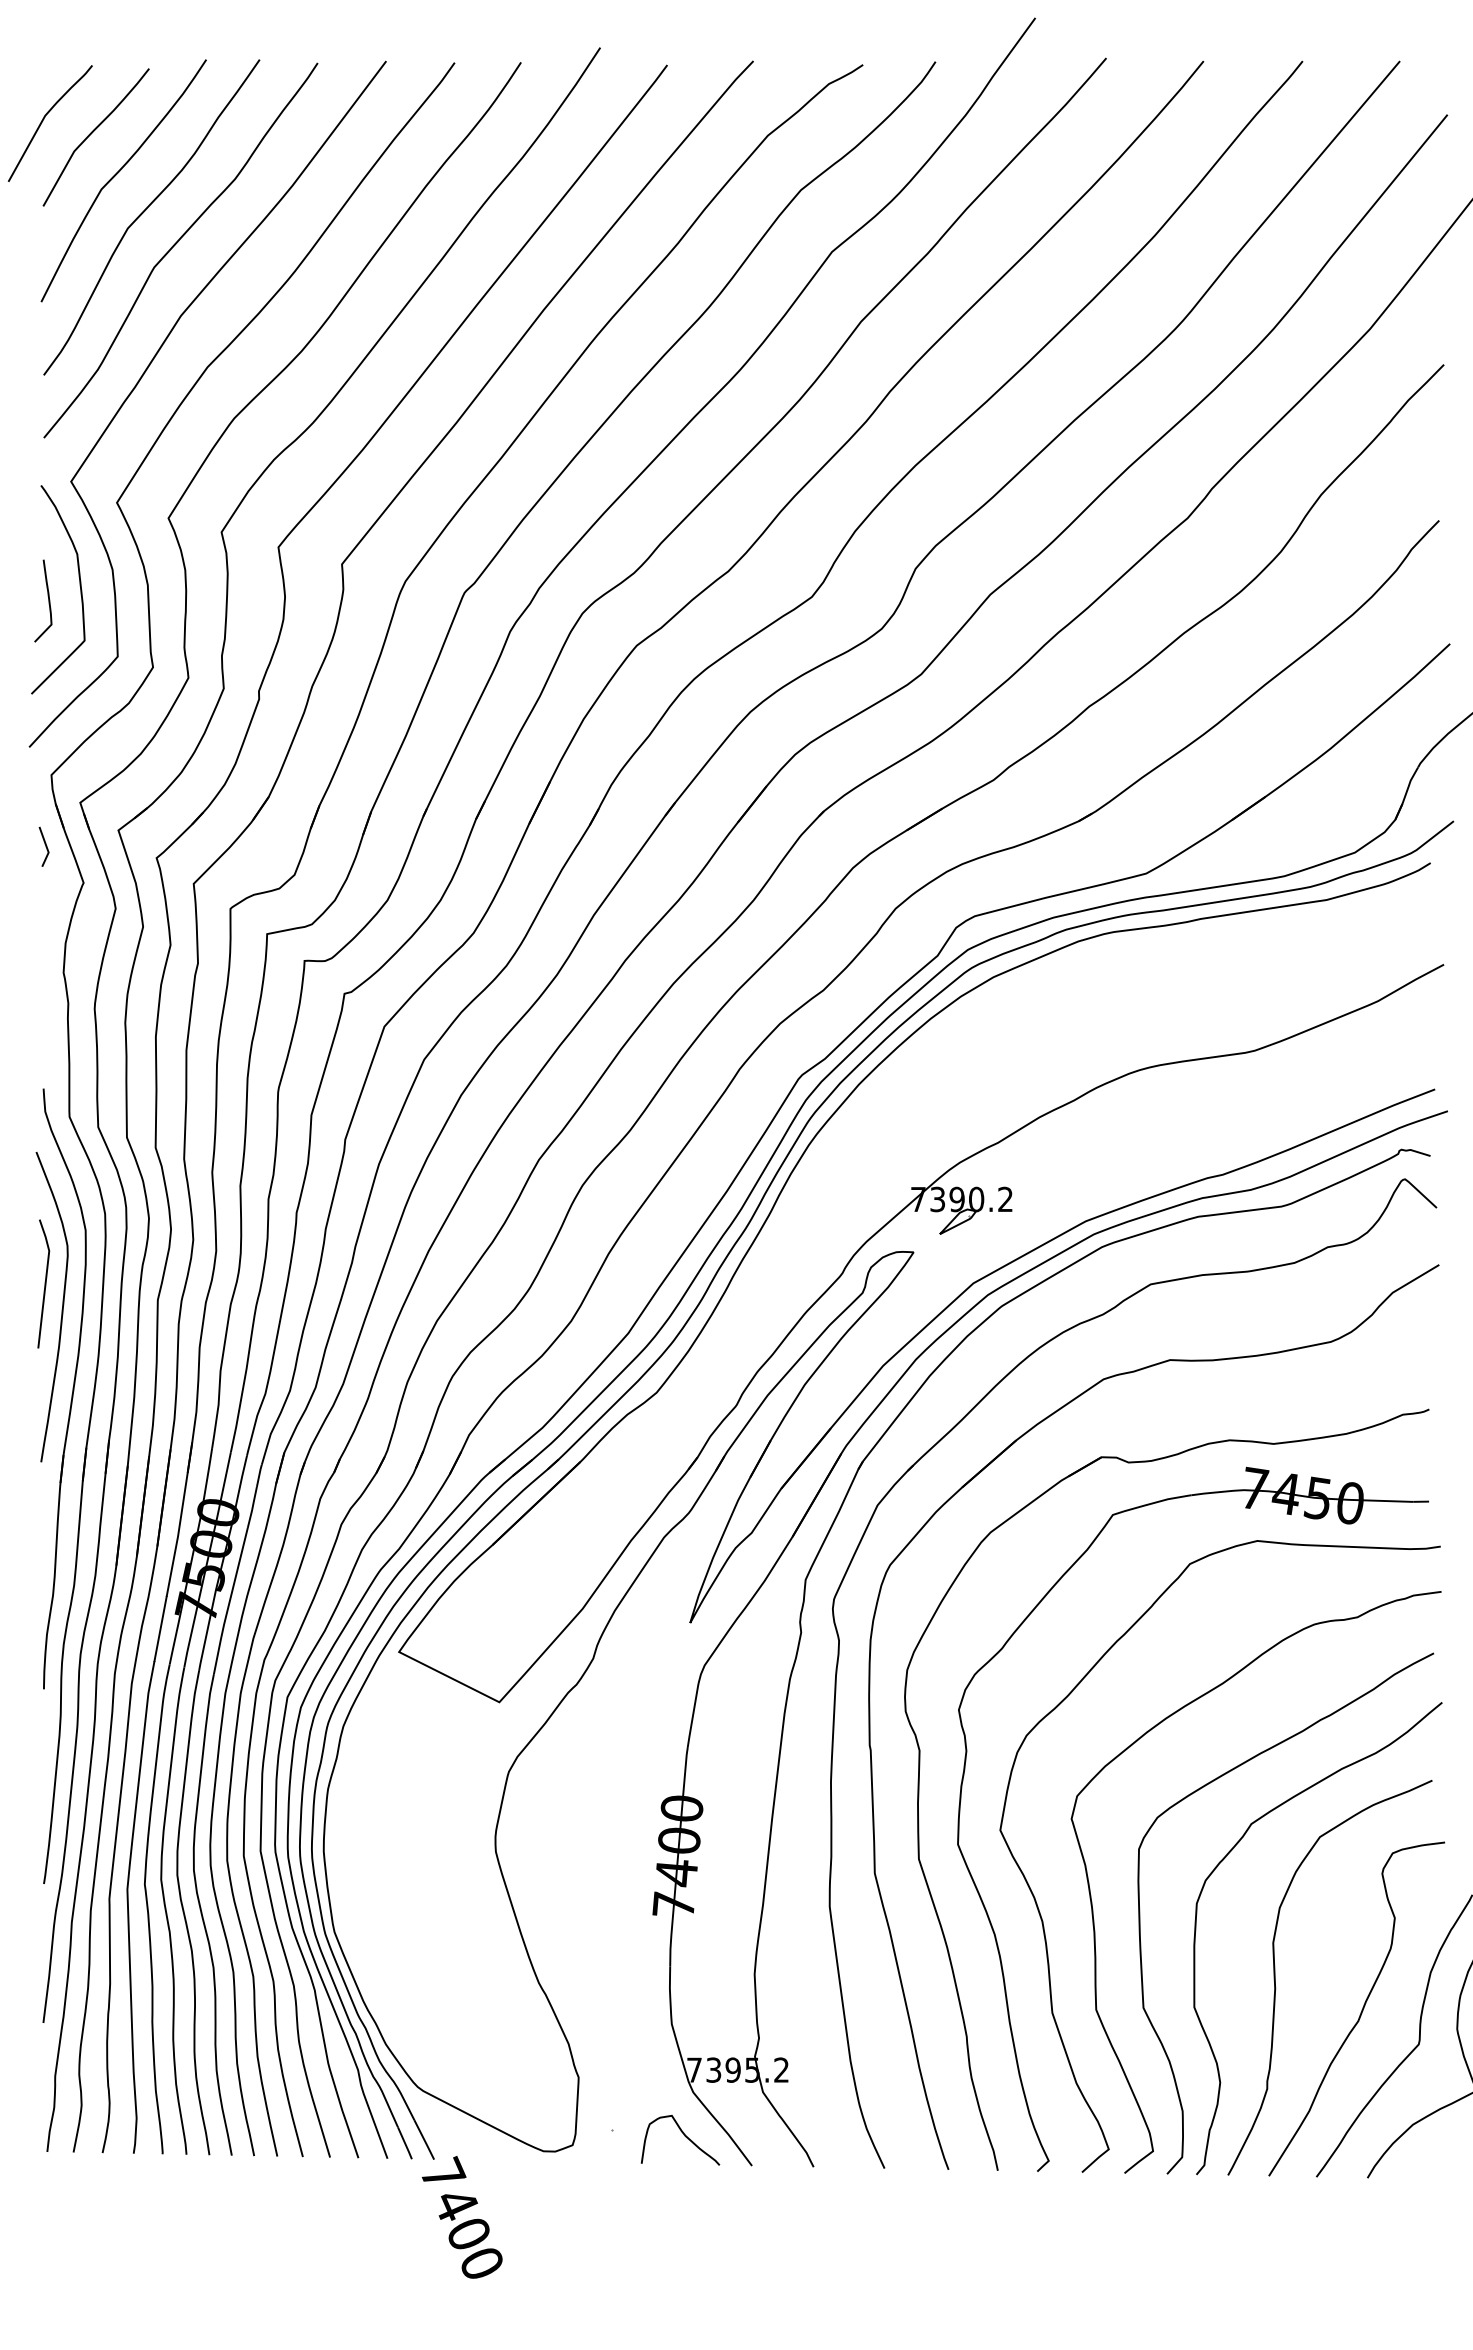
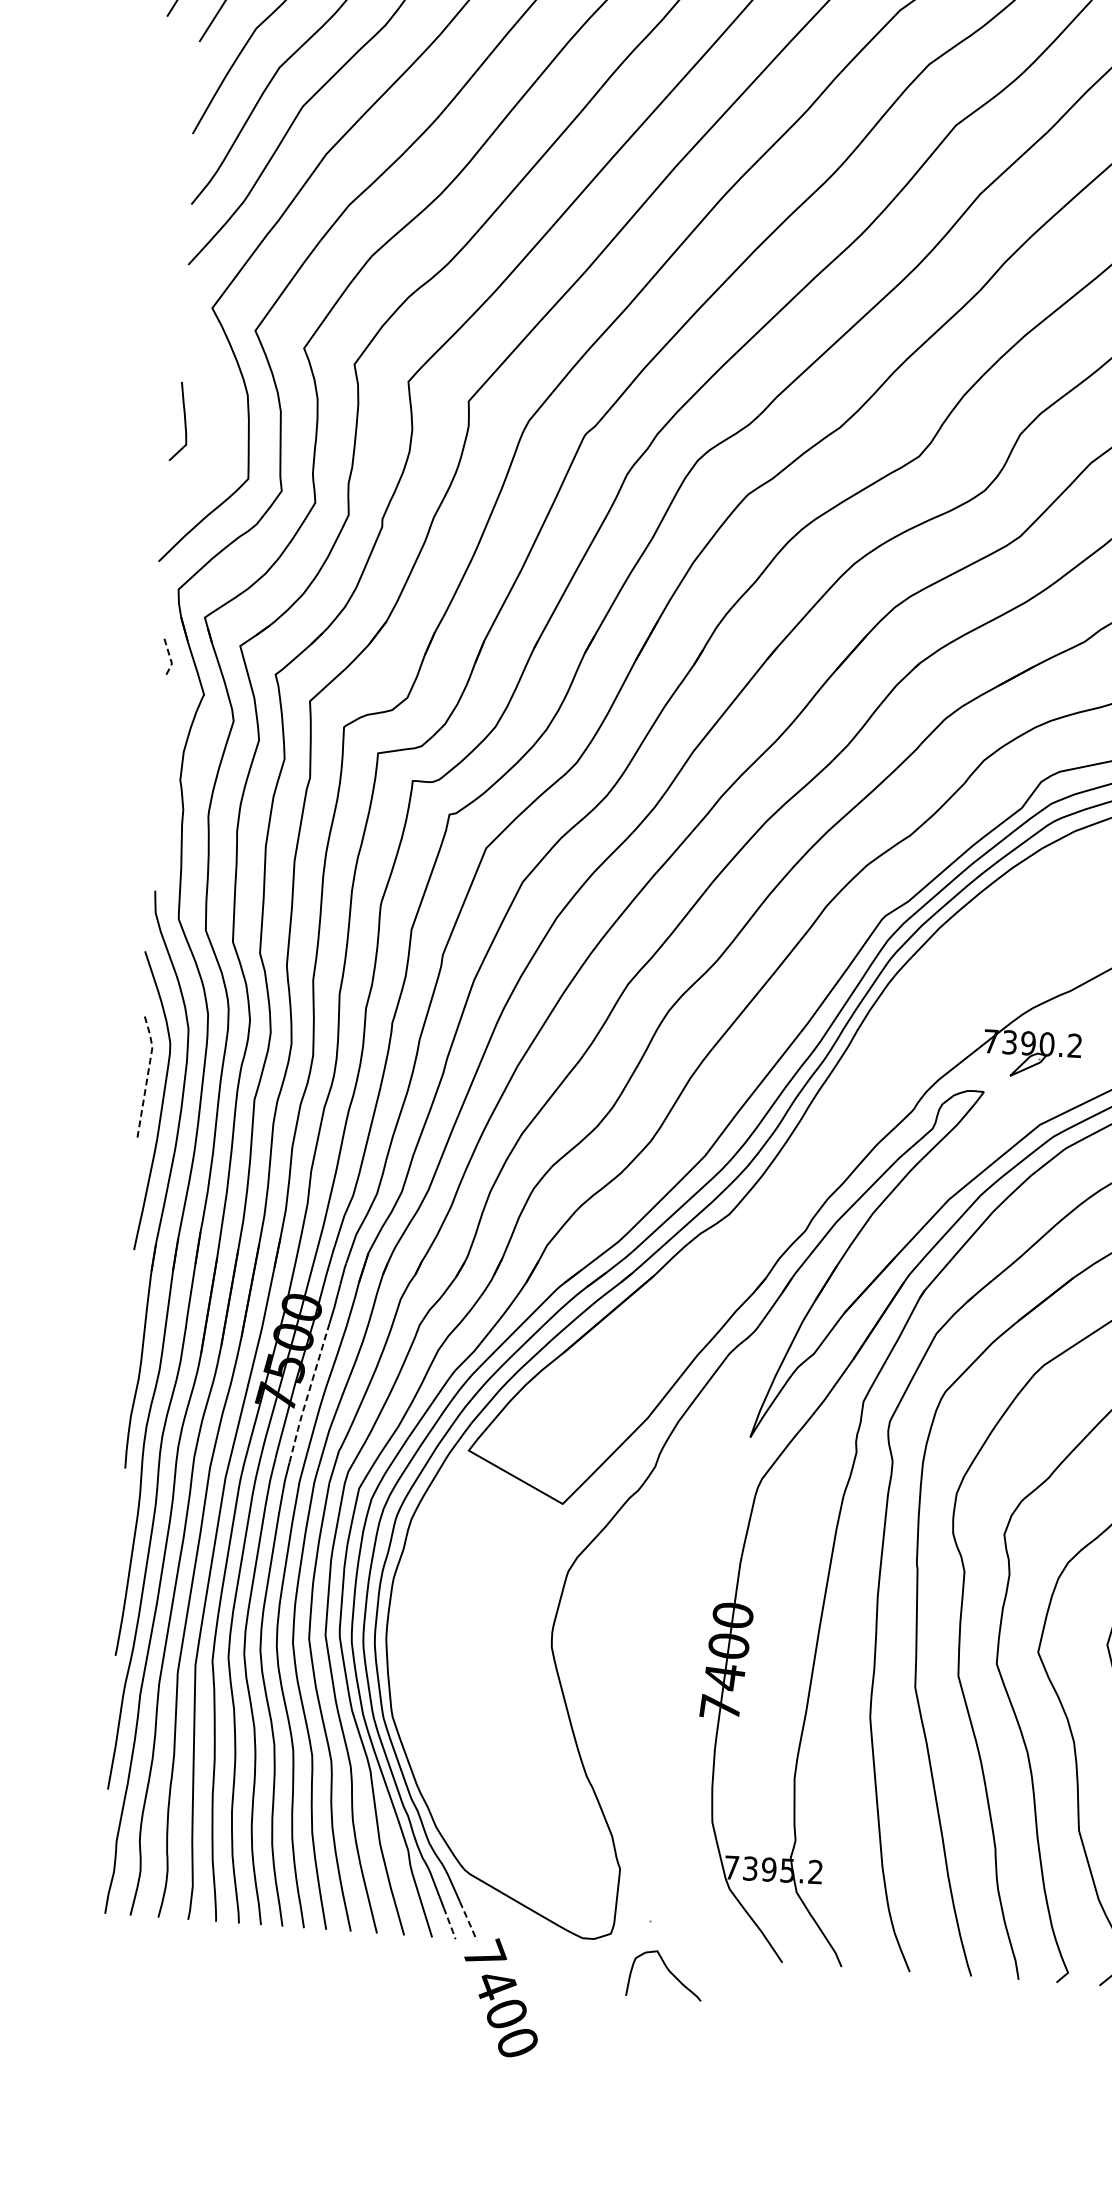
curve: (79, 586) -> (215, 409), removed
line: (47, 847) -> (171, 658), solid -> dashed
line: (45, 1282) -> (147, 1077), solid -> dashed
line: (229, 1602) -> (308, 1394), solid -> dashed
curve: (684, 2136) -> (668, 1971), moved
line: (424, 2140) -> (468, 1921), solid -> dashed
line: (405, 2144) -> (450, 1924), solid -> dashed

